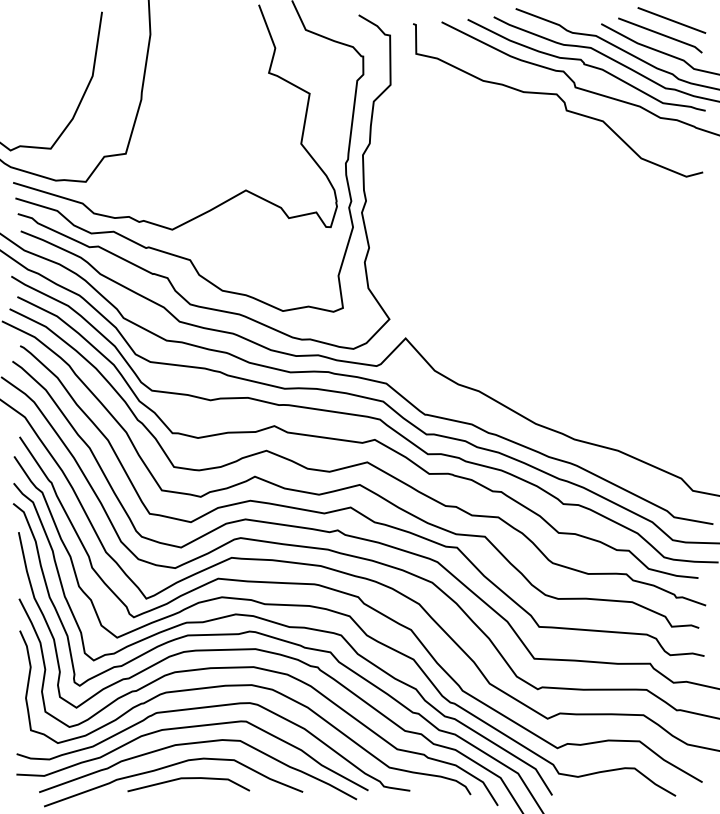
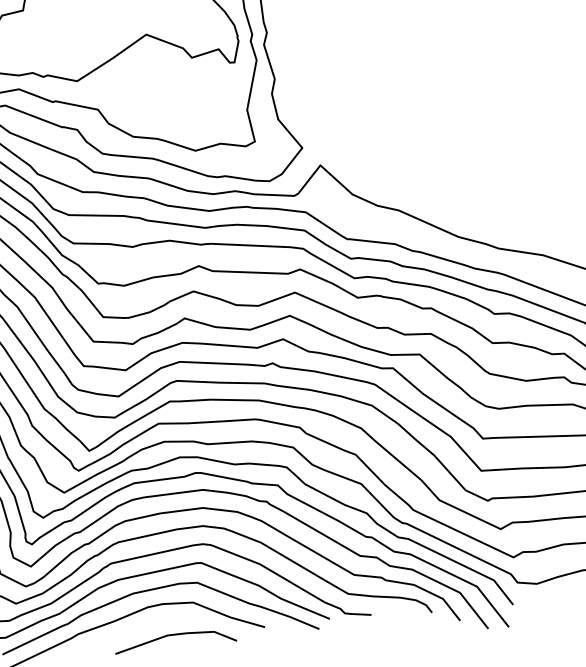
line: (188, 779) -> (174, 635), moved

